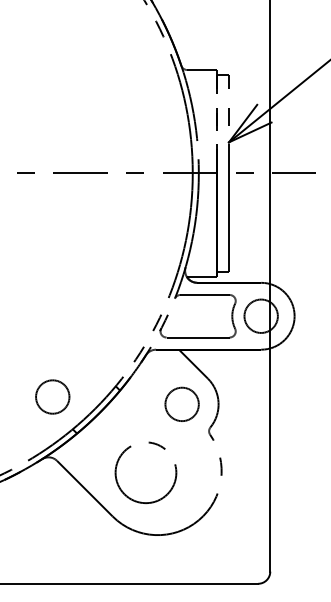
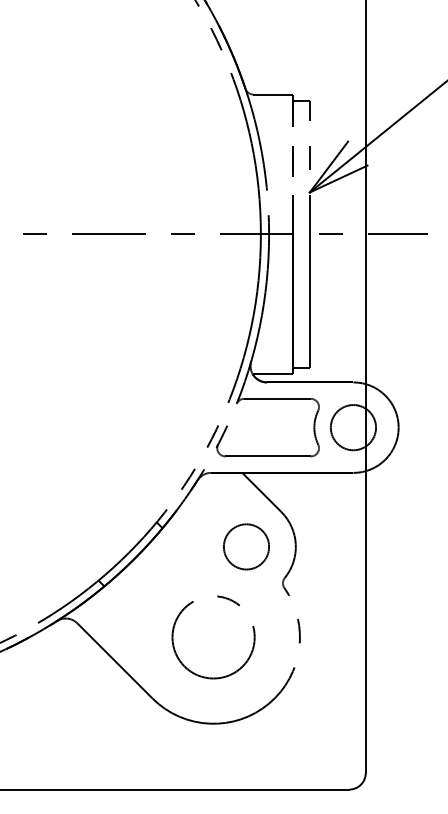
circle: (52, 396) -> (71, 536), removed
circle: (145, 472) -> (213, 637), moved

